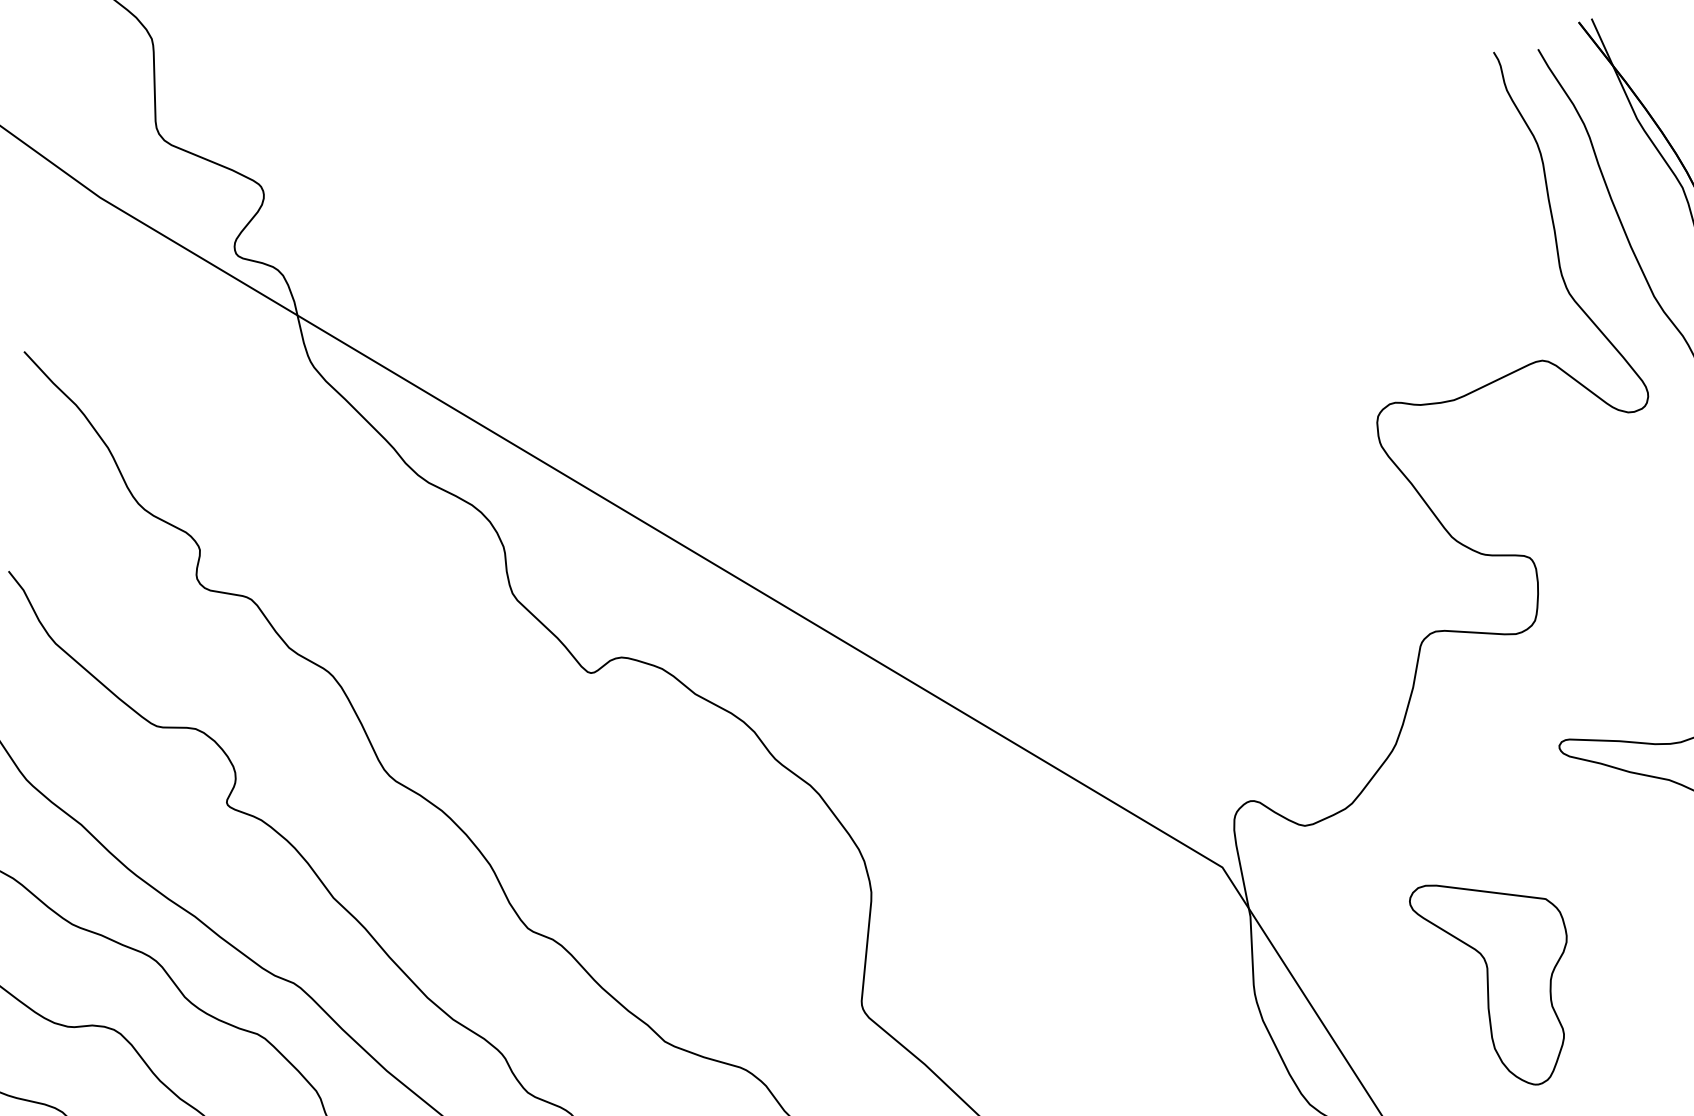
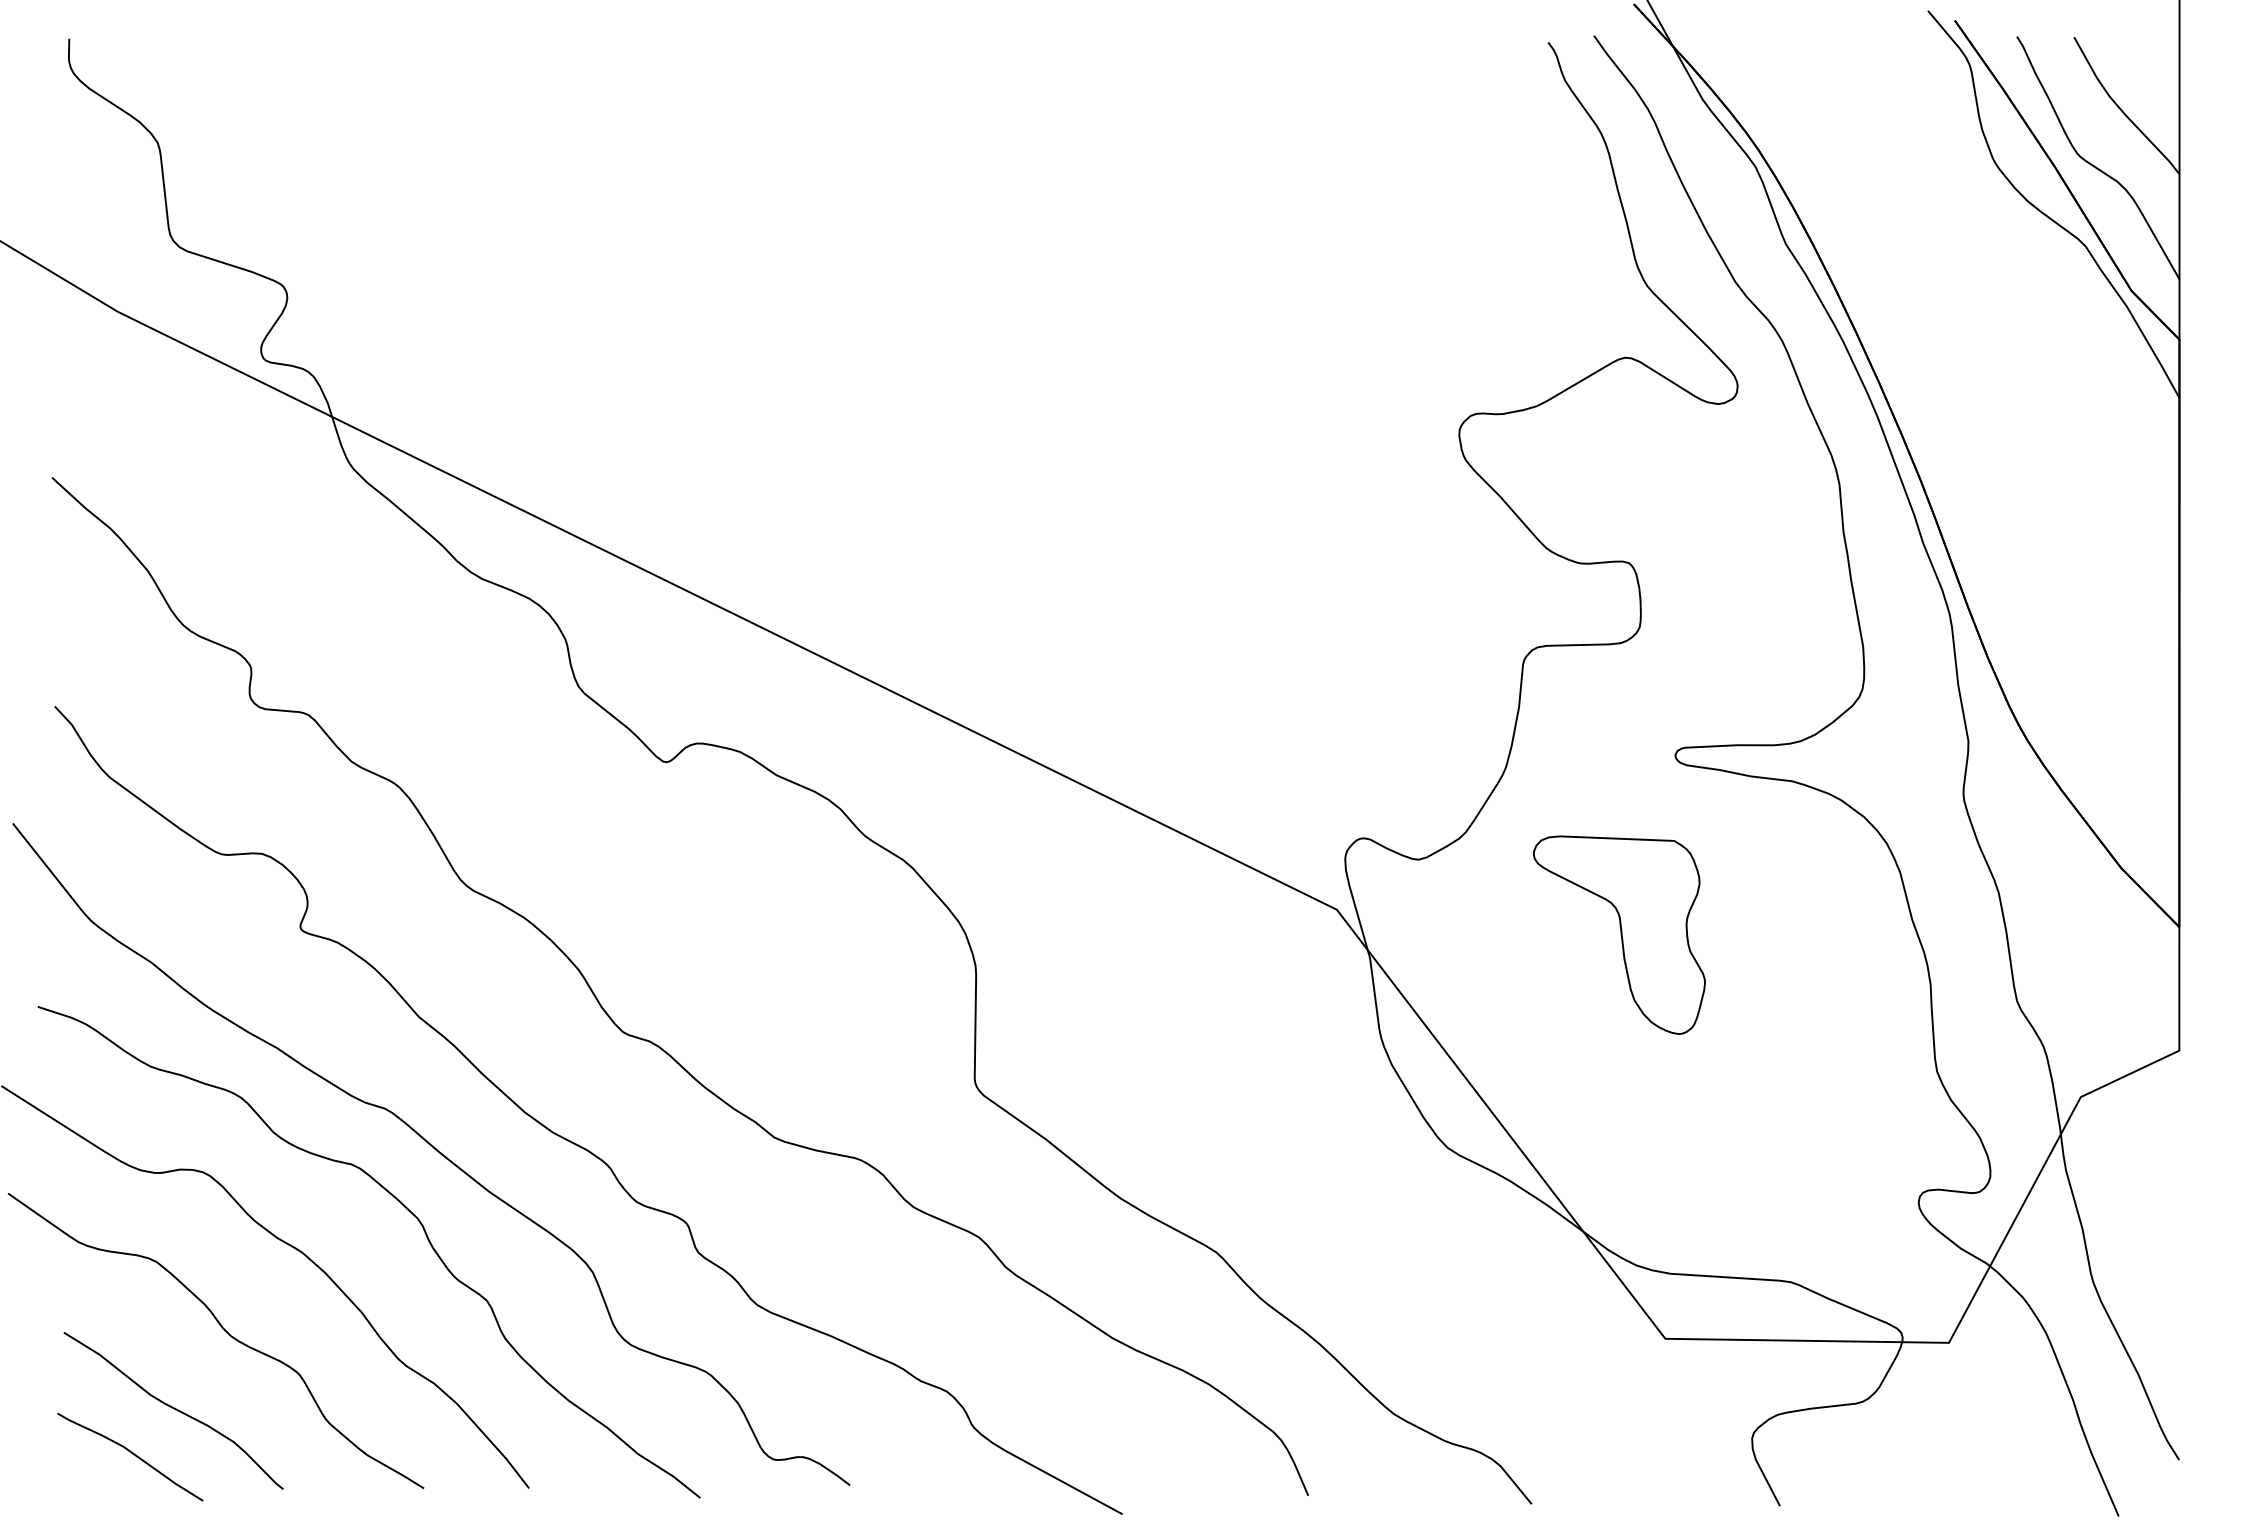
part: (1485, 984) -> (1619, 934), moved

